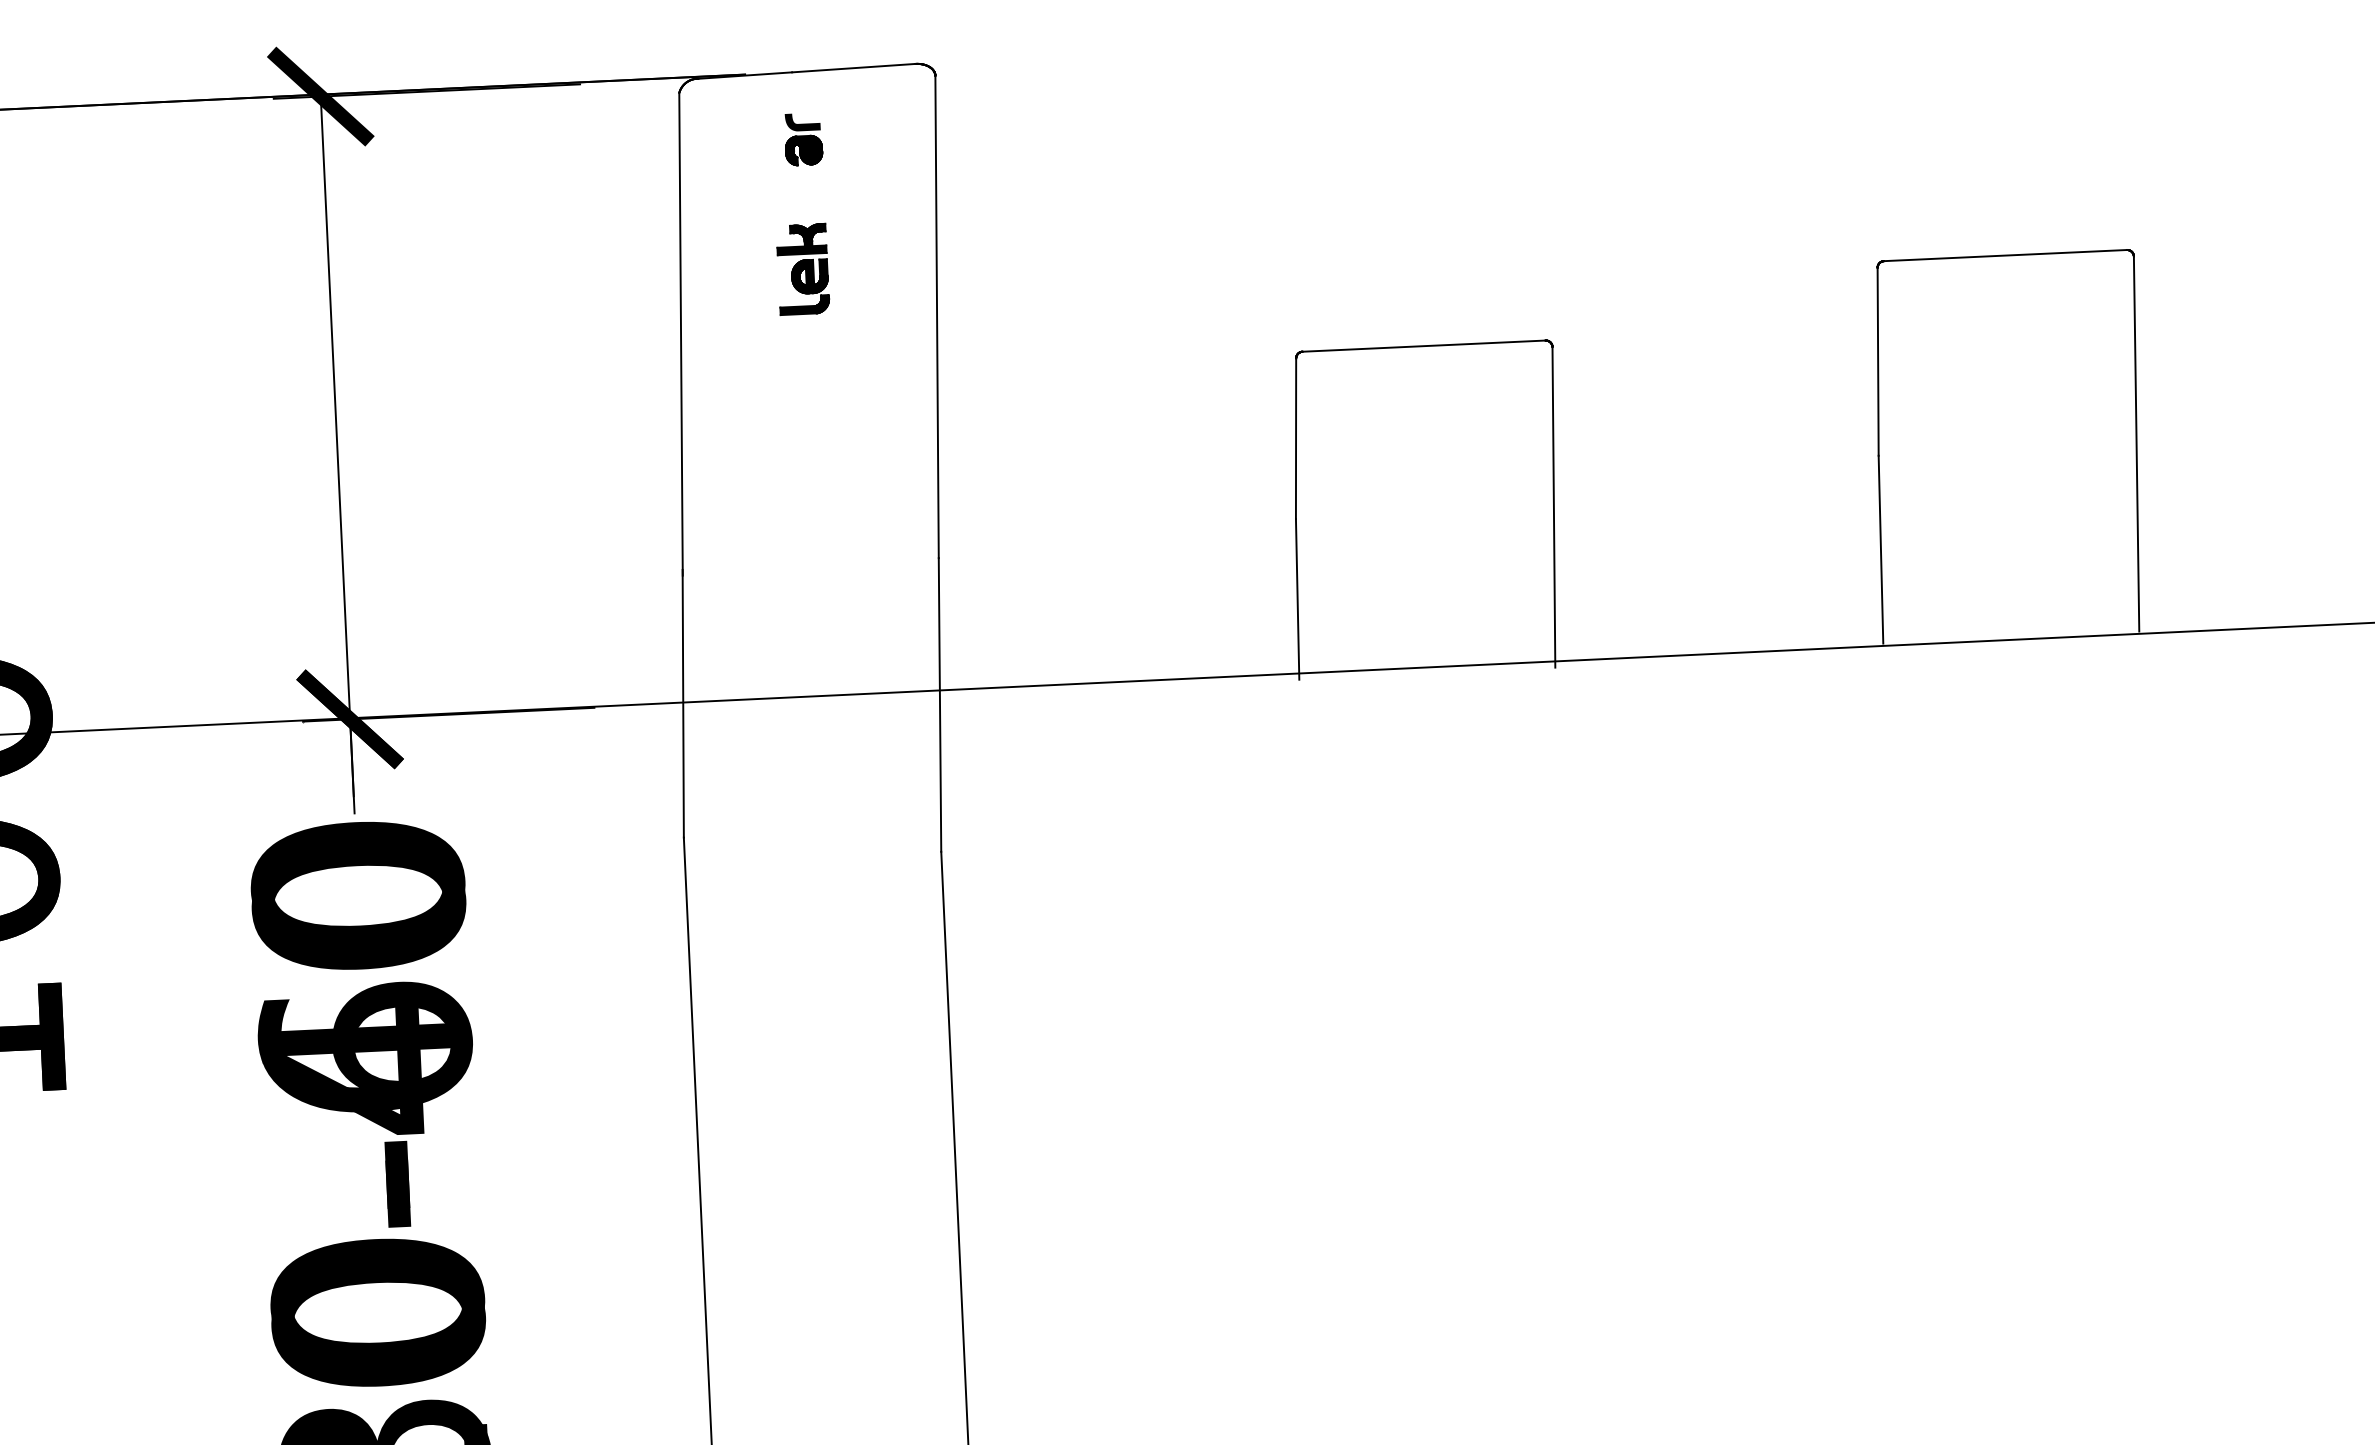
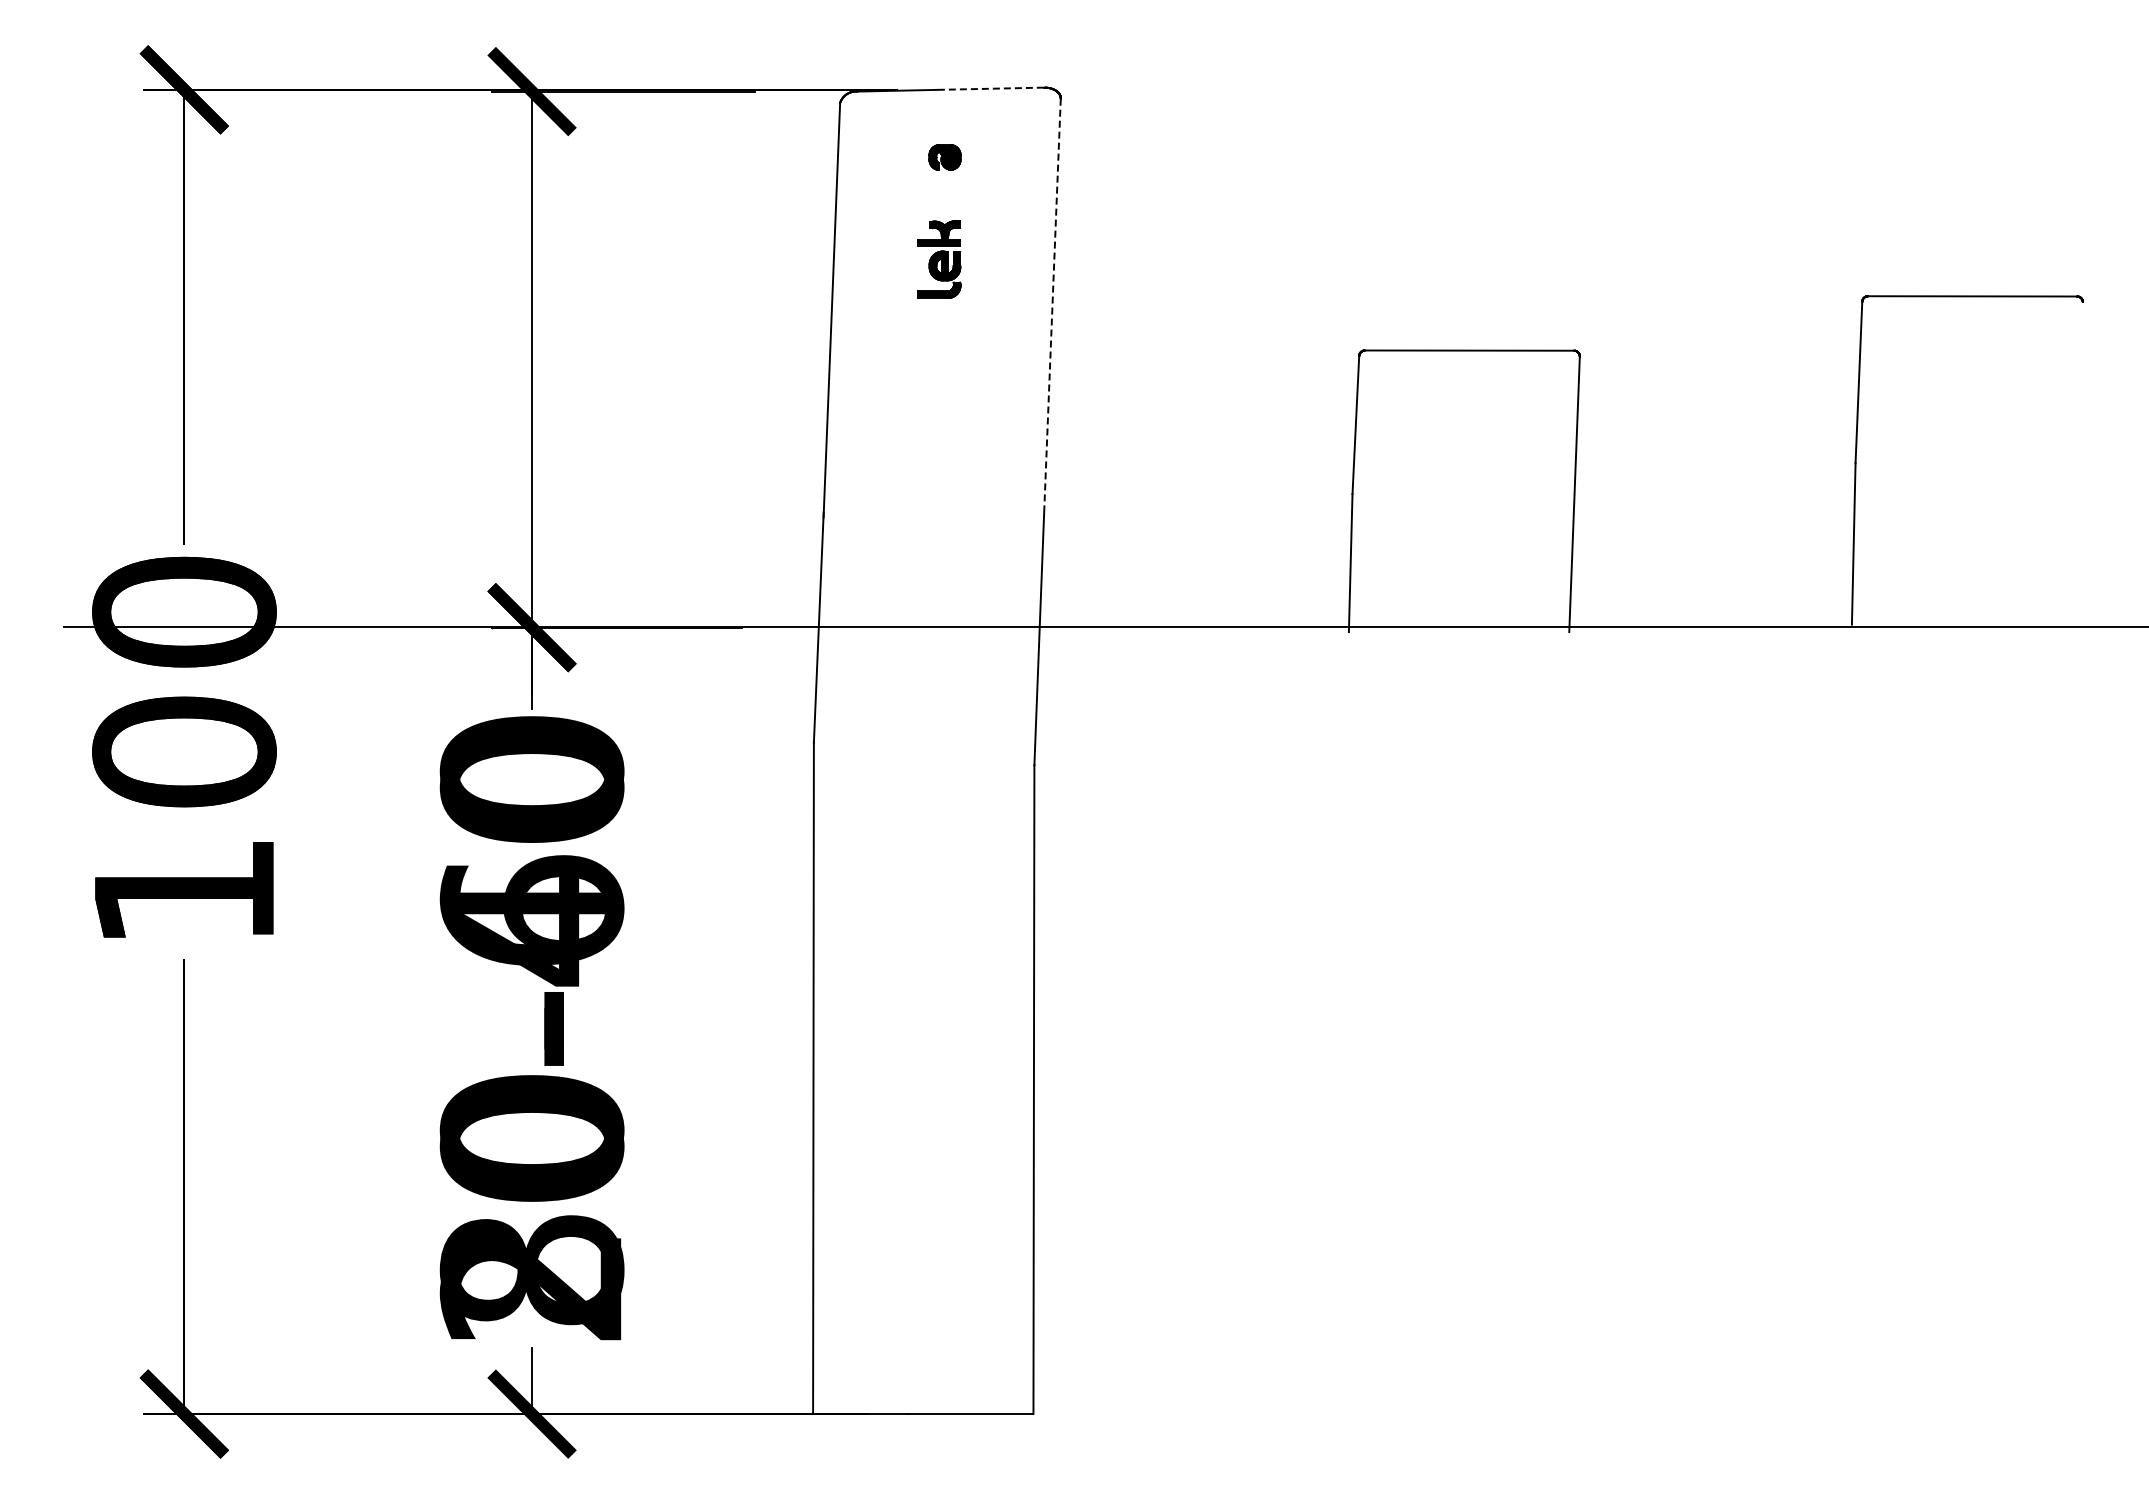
line: (854, 67) -> (991, 88), solid -> dashed
fill: (802, 121) -> (944, 132), removed
line: (937, 317) -> (1052, 306), solid -> dashed
line: (2136, 443) -> (2077, 463), removed

